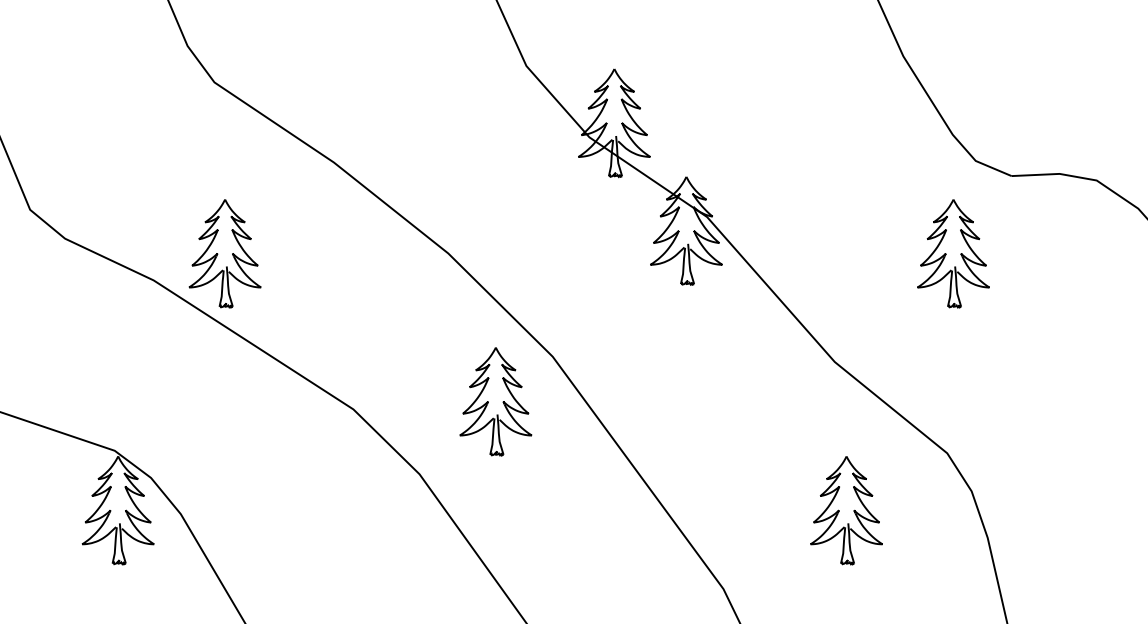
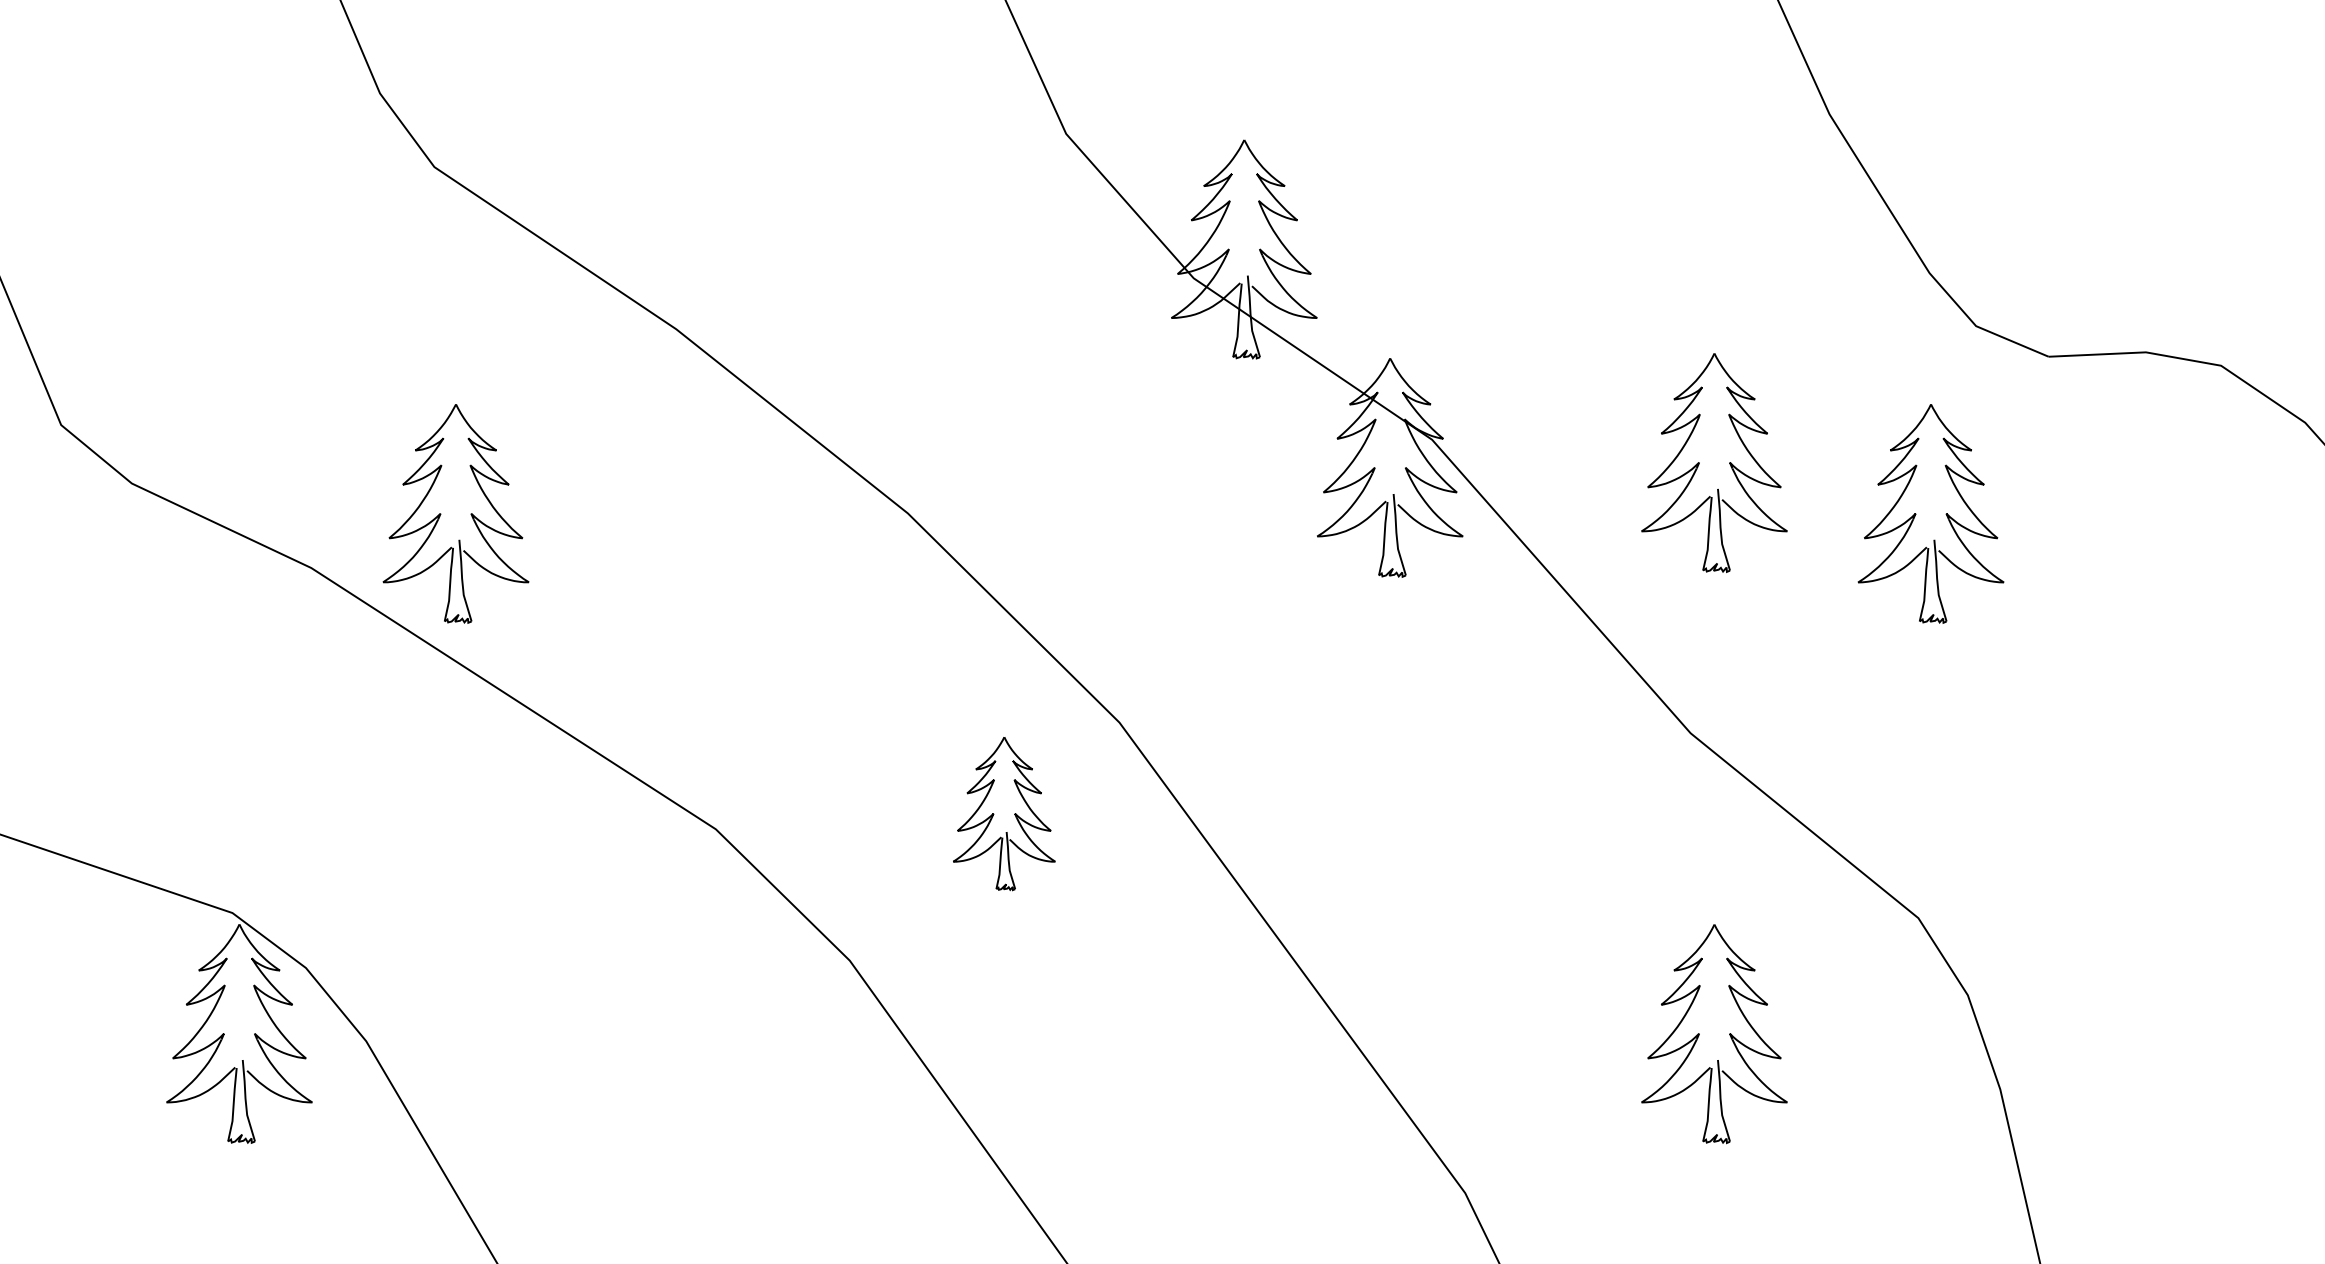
part: (846, 228) -> (1714, 462), added
part: (495, 401) -> (1003, 813), size x0.7

